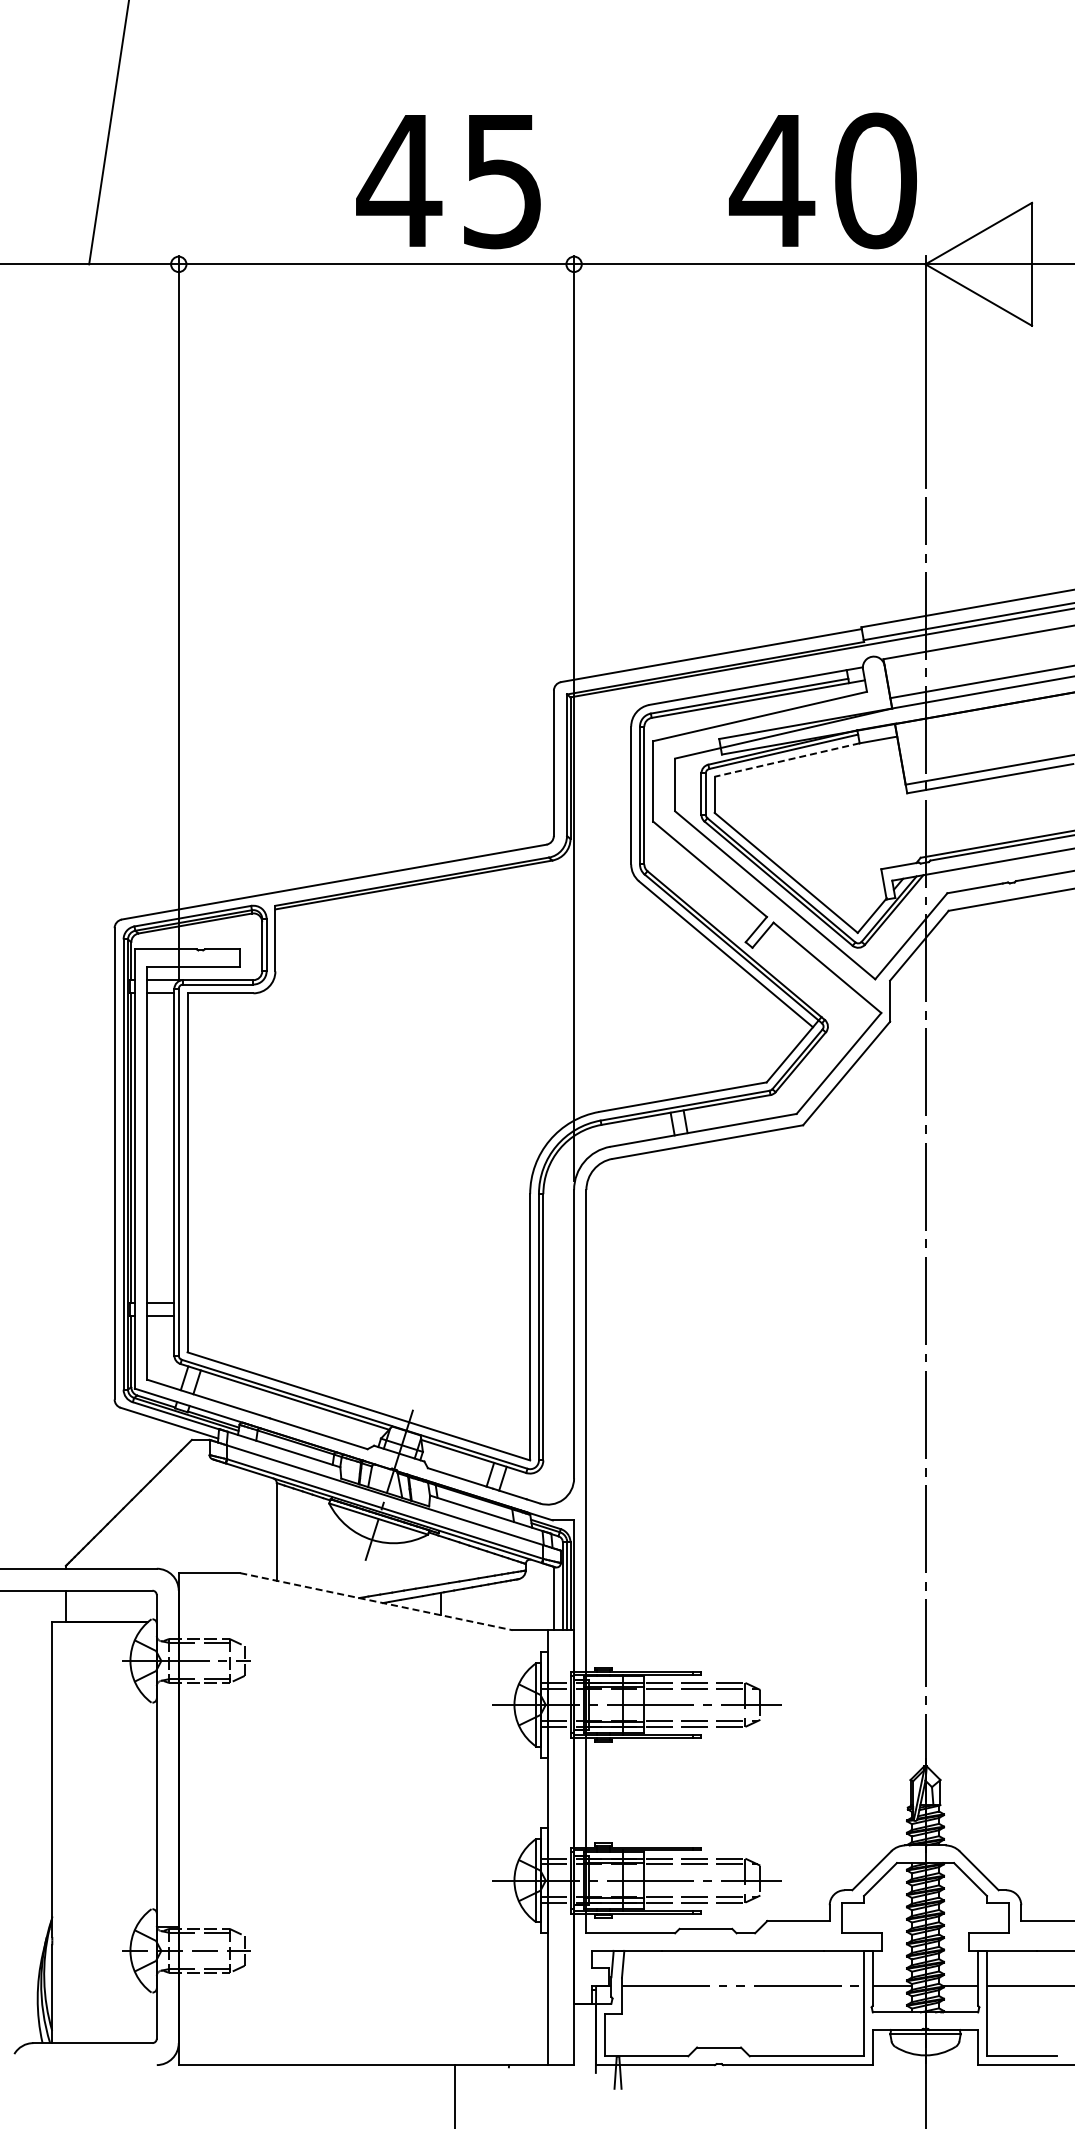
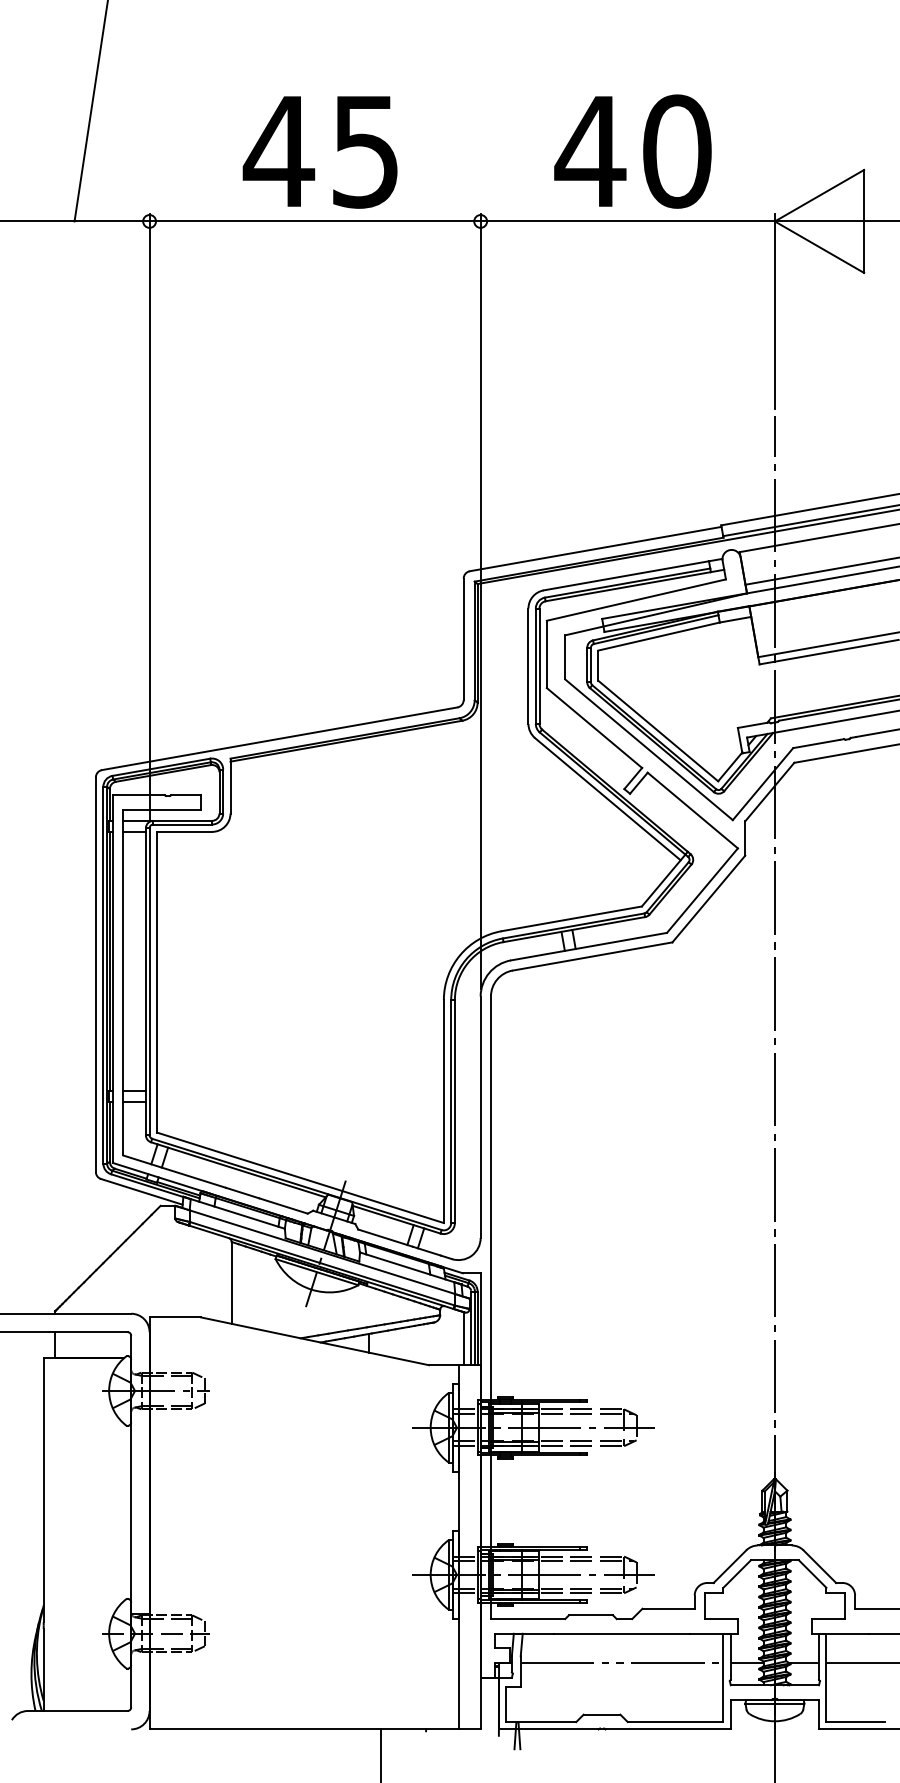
text: (822, 180) -> (632, 151), moved
text: (448, 182) -> (320, 152), moved
line: (786, 760) -> (658, 636), dashed -> solid
line: (376, 1601) -> (315, 1341), dashed -> solid

